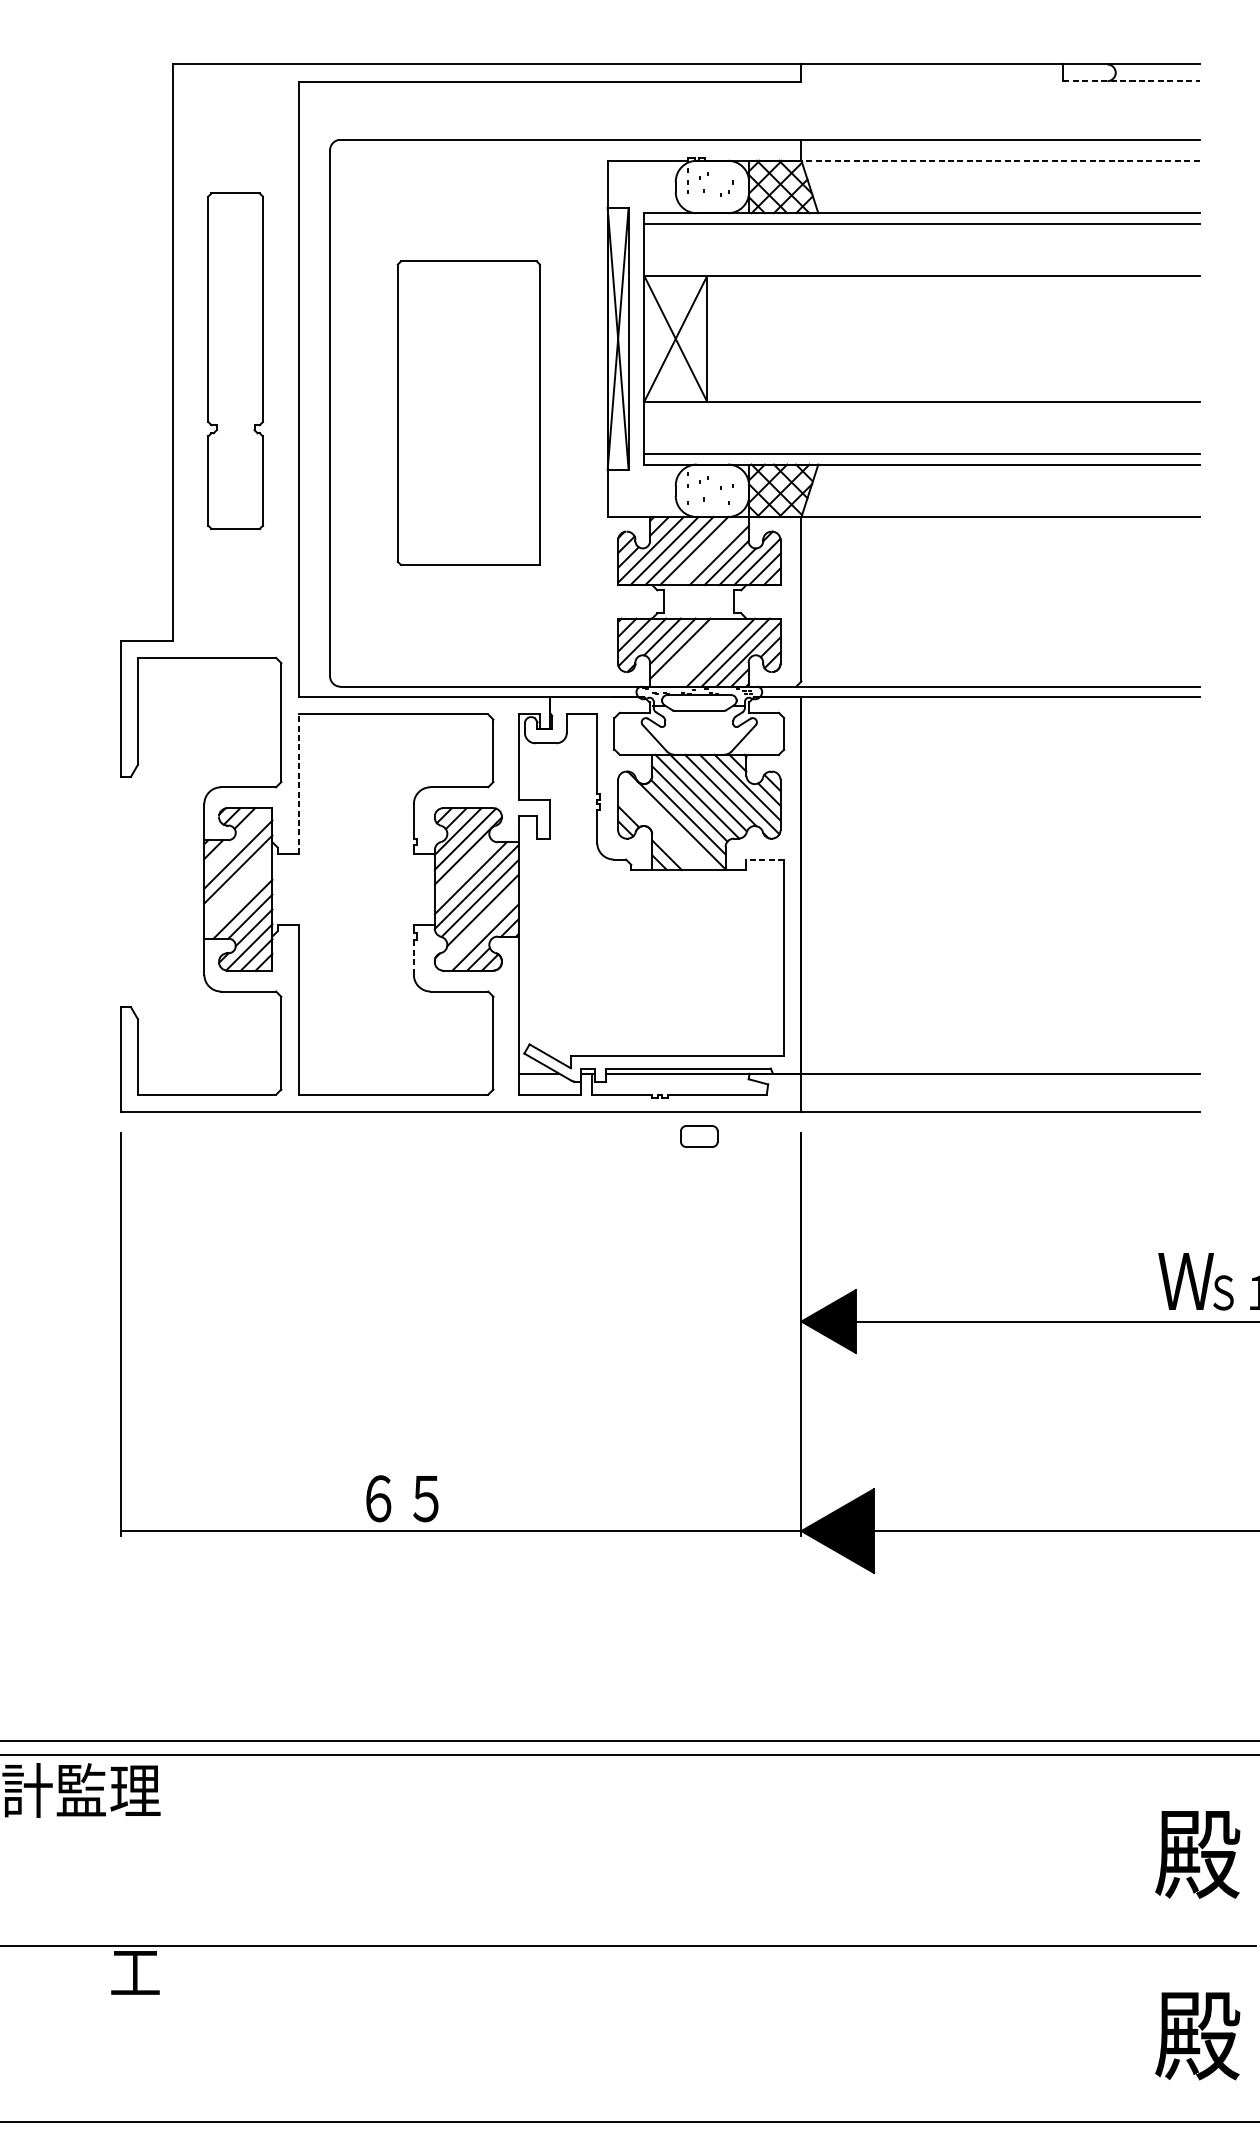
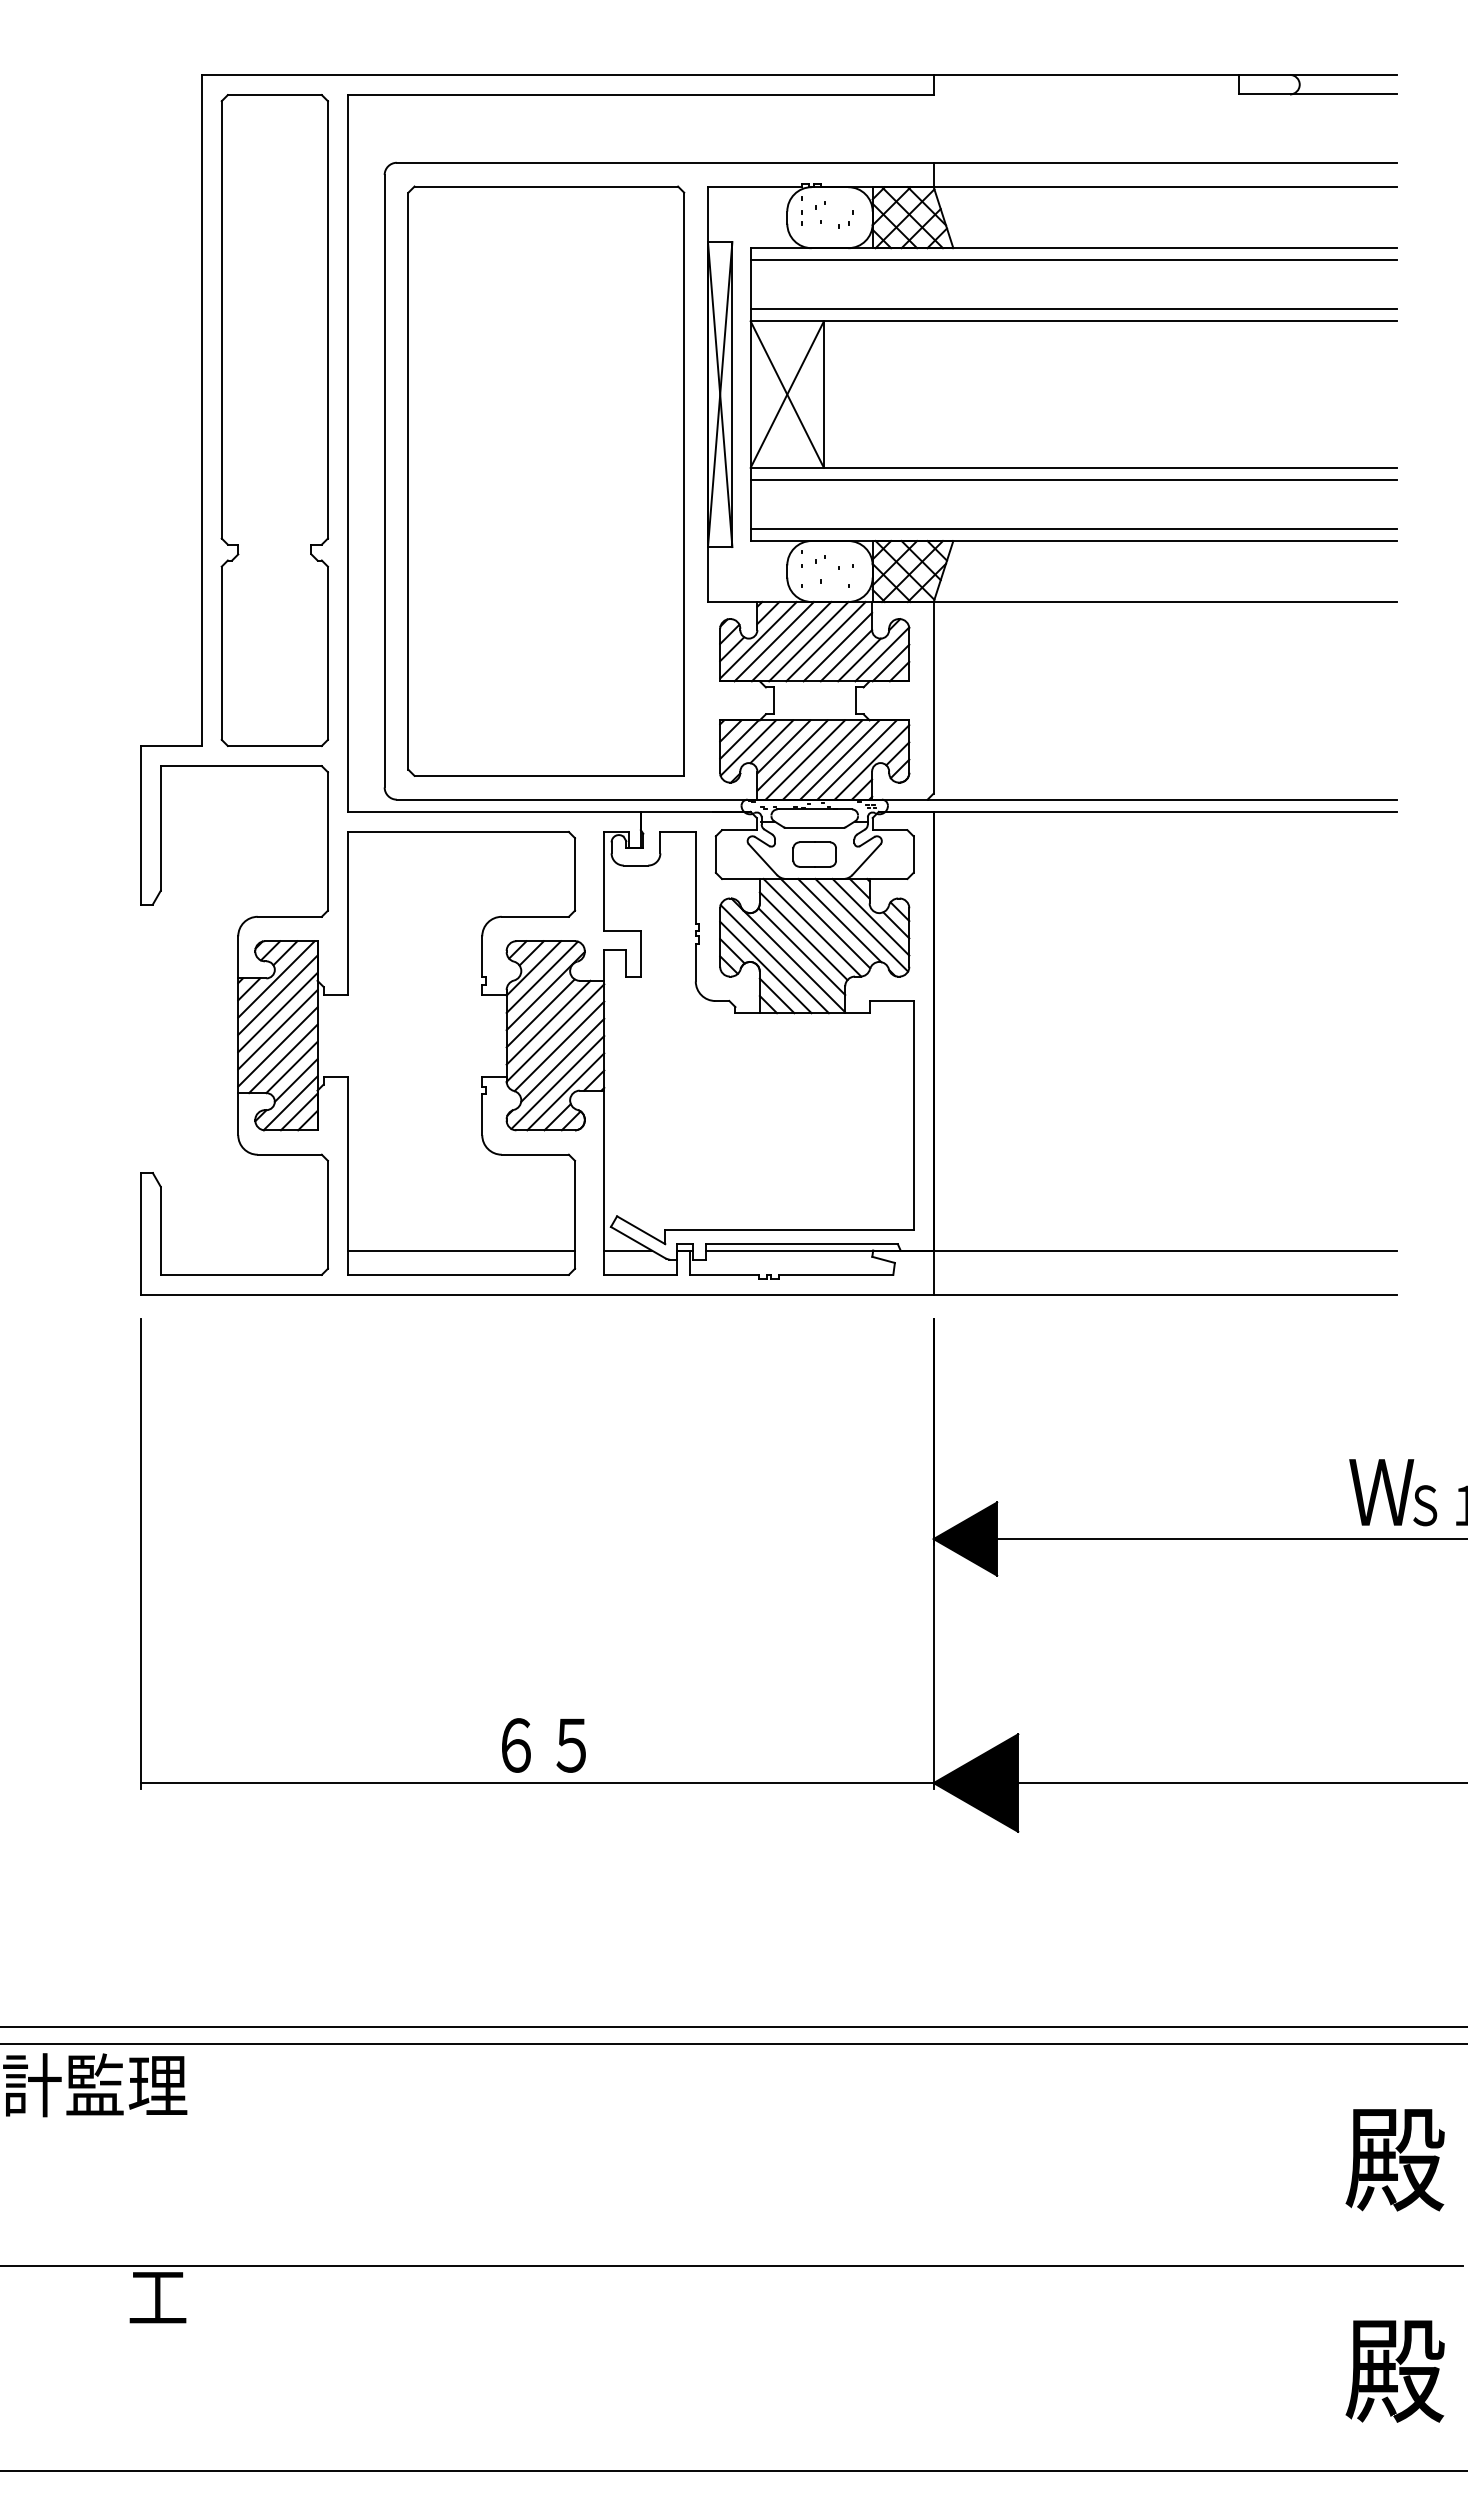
line: (1131, 81) -> (1318, 94), dashed -> solid
line: (1000, 161) -> (1165, 187), dashed -> solid
line: (921, 265) -> (1073, 309), added
part: (235, 361) -> (274, 420), size x1.67
part: (469, 412) -> (546, 480), size x1.67
line: (921, 412) -> (1073, 480), added
line: (708, 550) -> (825, 641), added
line: (691, 652) -> (805, 759), added
line: (705, 652) -> (822, 759), added
line: (299, 783) -> (348, 912), dashed -> solid
line: (664, 823) -> (774, 959), added
line: (657, 830) -> (765, 967), added
line: (237, 841) -> (276, 979), added
line: (765, 859) -> (891, 1001), dashed -> solid
line: (463, 870) -> (540, 1013), added
line: (238, 884) -> (277, 1029), added
line: (238, 898) -> (277, 1046), added
line: (478, 929) -> (557, 1082), added
line: (414, 957) -> (482, 1114), dashed -> solid
line: (396, 1074) -> (461, 1251), added
part: (699, 1136) -> (814, 854), moved
text: (402, 1498) -> (543, 1745), moved

